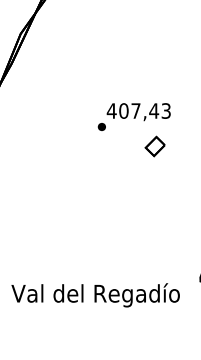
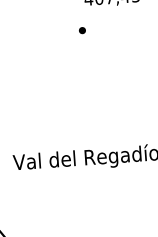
part: (101, 126) -> (82, 30), moved
part: (154, 146) -> (127, 26), removed

